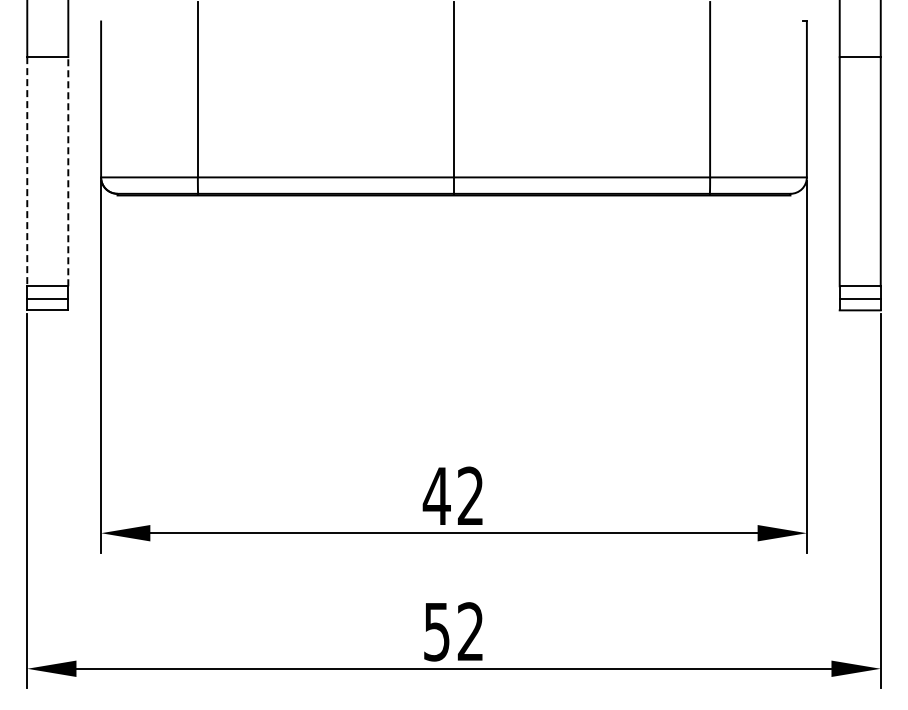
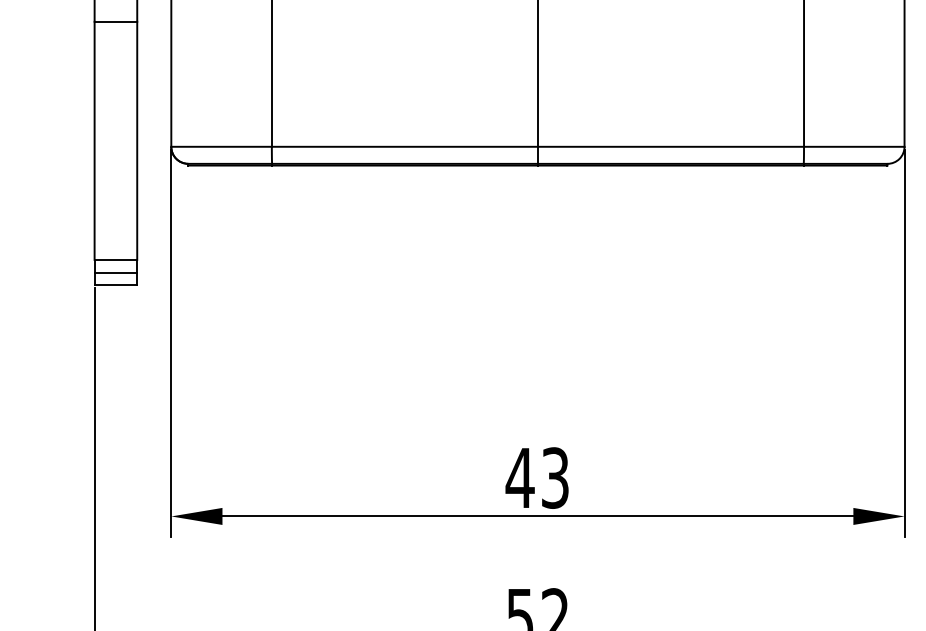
line: (27, 171) -> (94, 140), dashed -> solid
line: (68, 171) -> (137, 140), dashed -> solid
text: (470, 496) -> (555, 478), 42 -> 43

